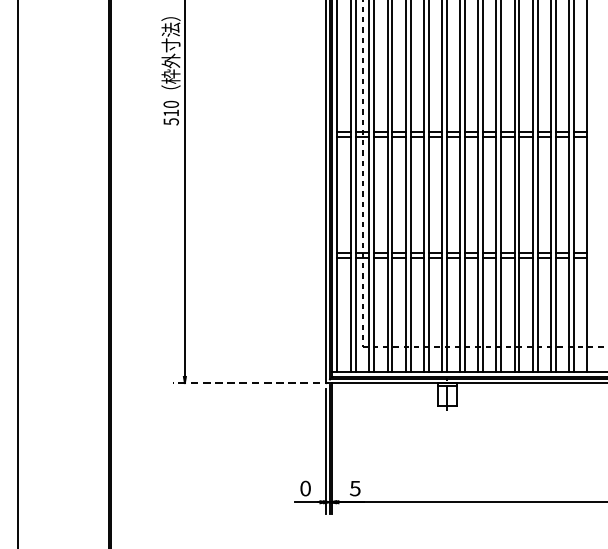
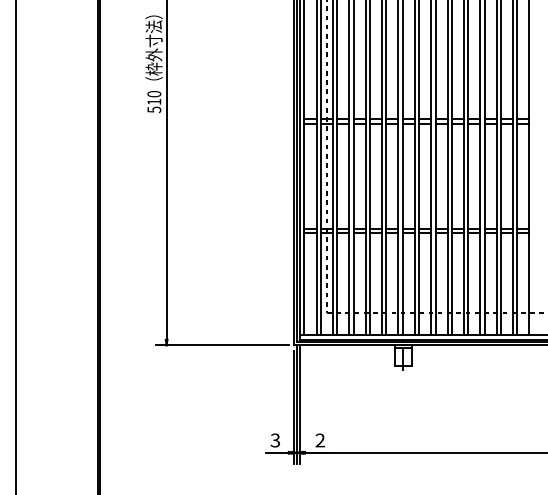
line: (246, 383) -> (222, 345), dashed -> solid
text: (305, 488) -> (275, 440), 0 -> 3
text: (355, 488) -> (320, 440), 5 -> 2

